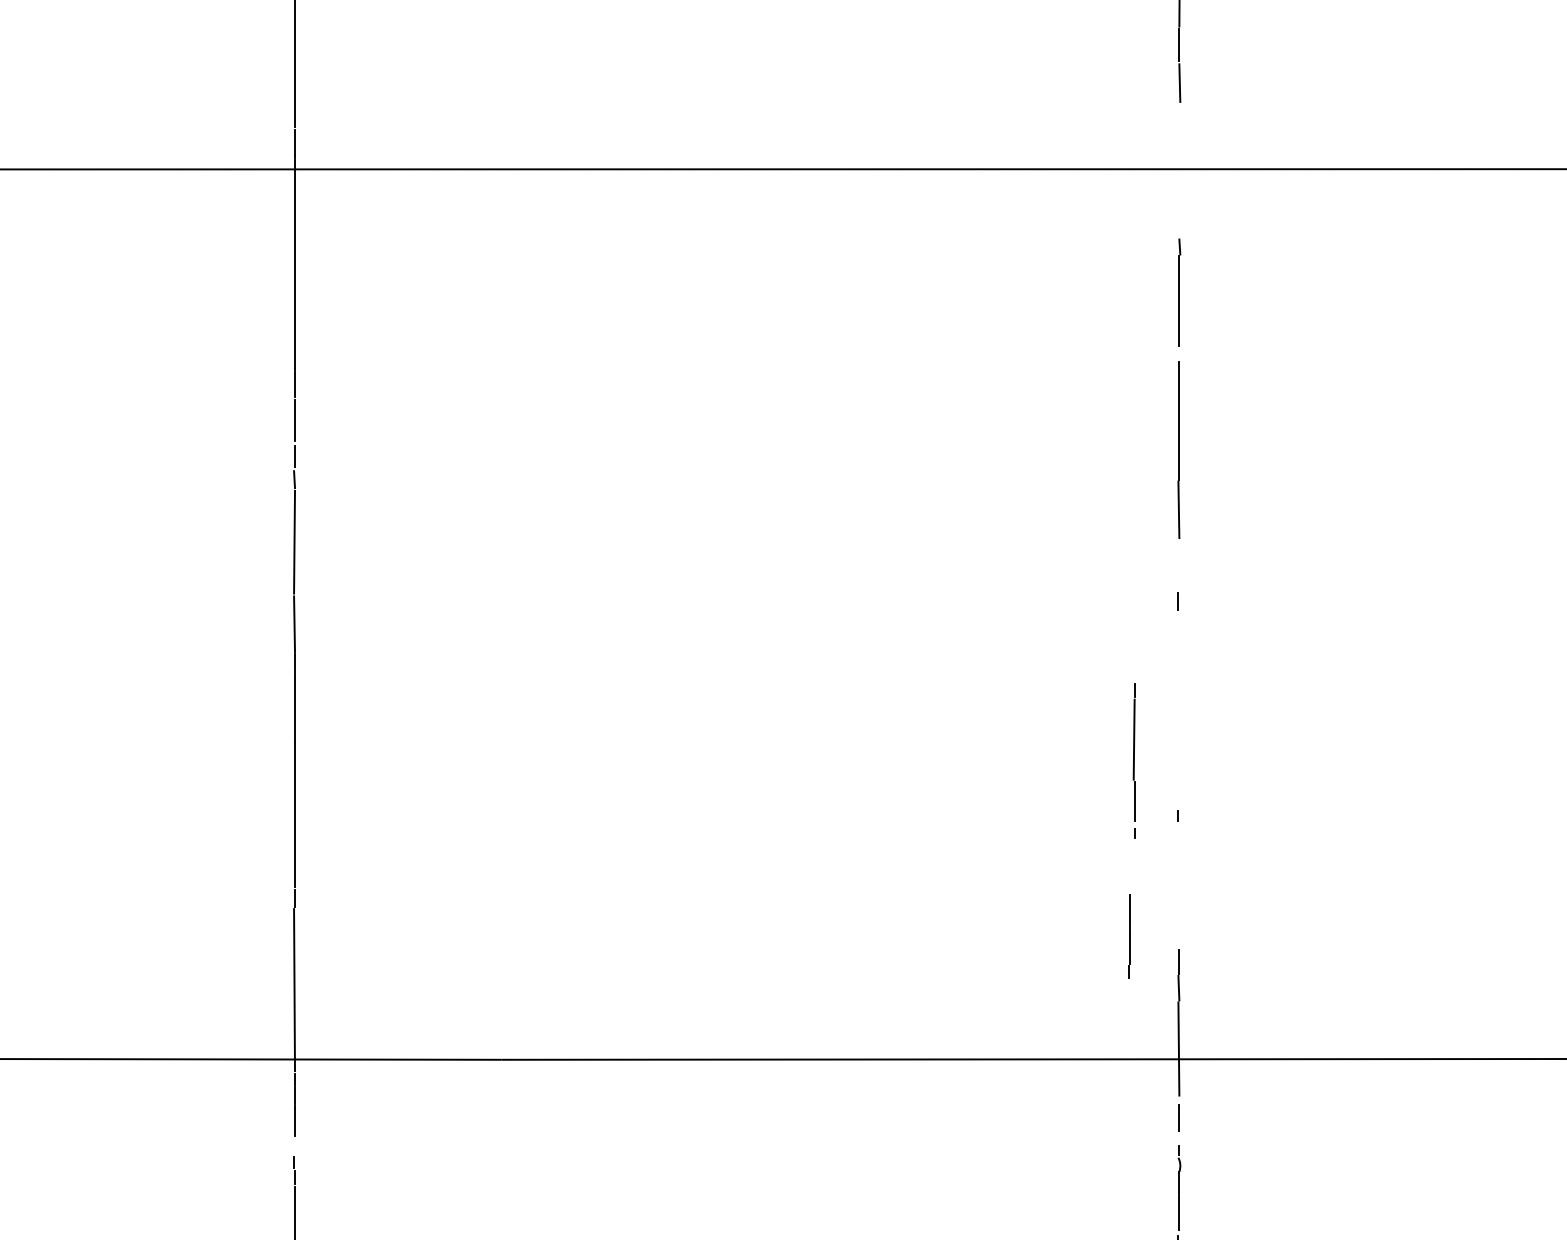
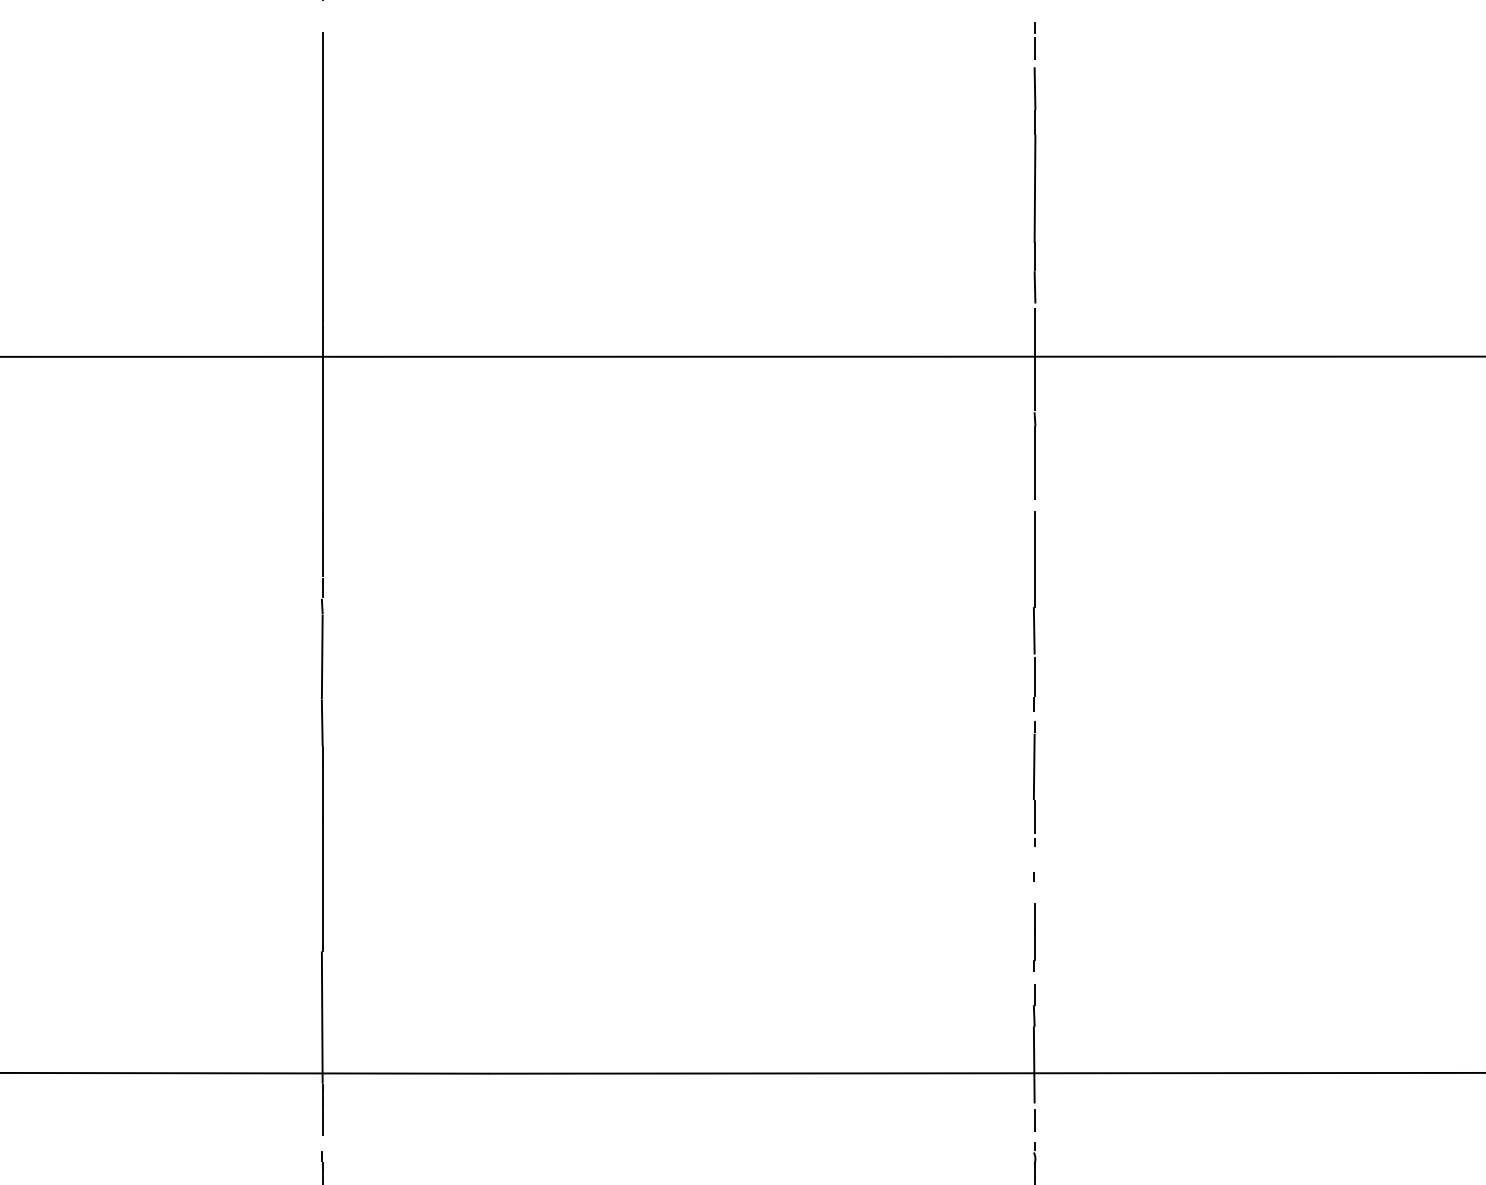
line: (1180, 172) -> (1035, 359), added
line: (1179, 567) -> (1034, 677), added
line: (1134, 760) -> (1034, 783), moved
line: (1129, 936) -> (1034, 937), moved

